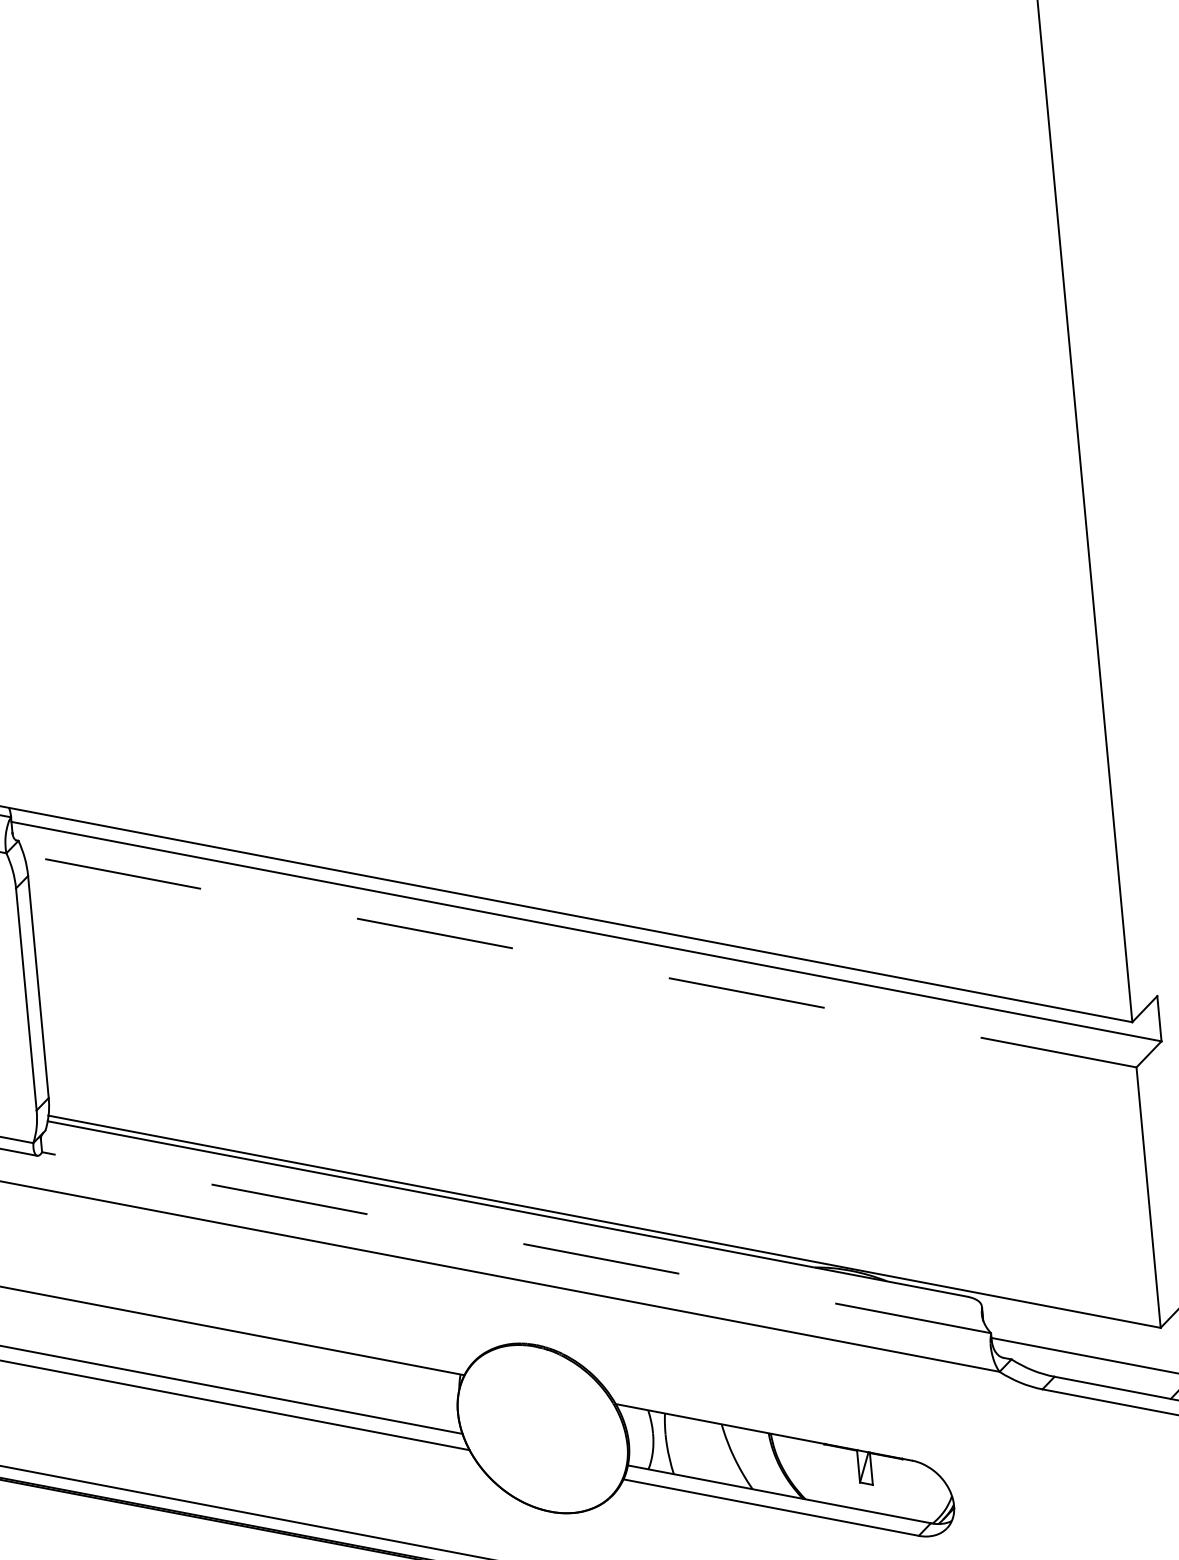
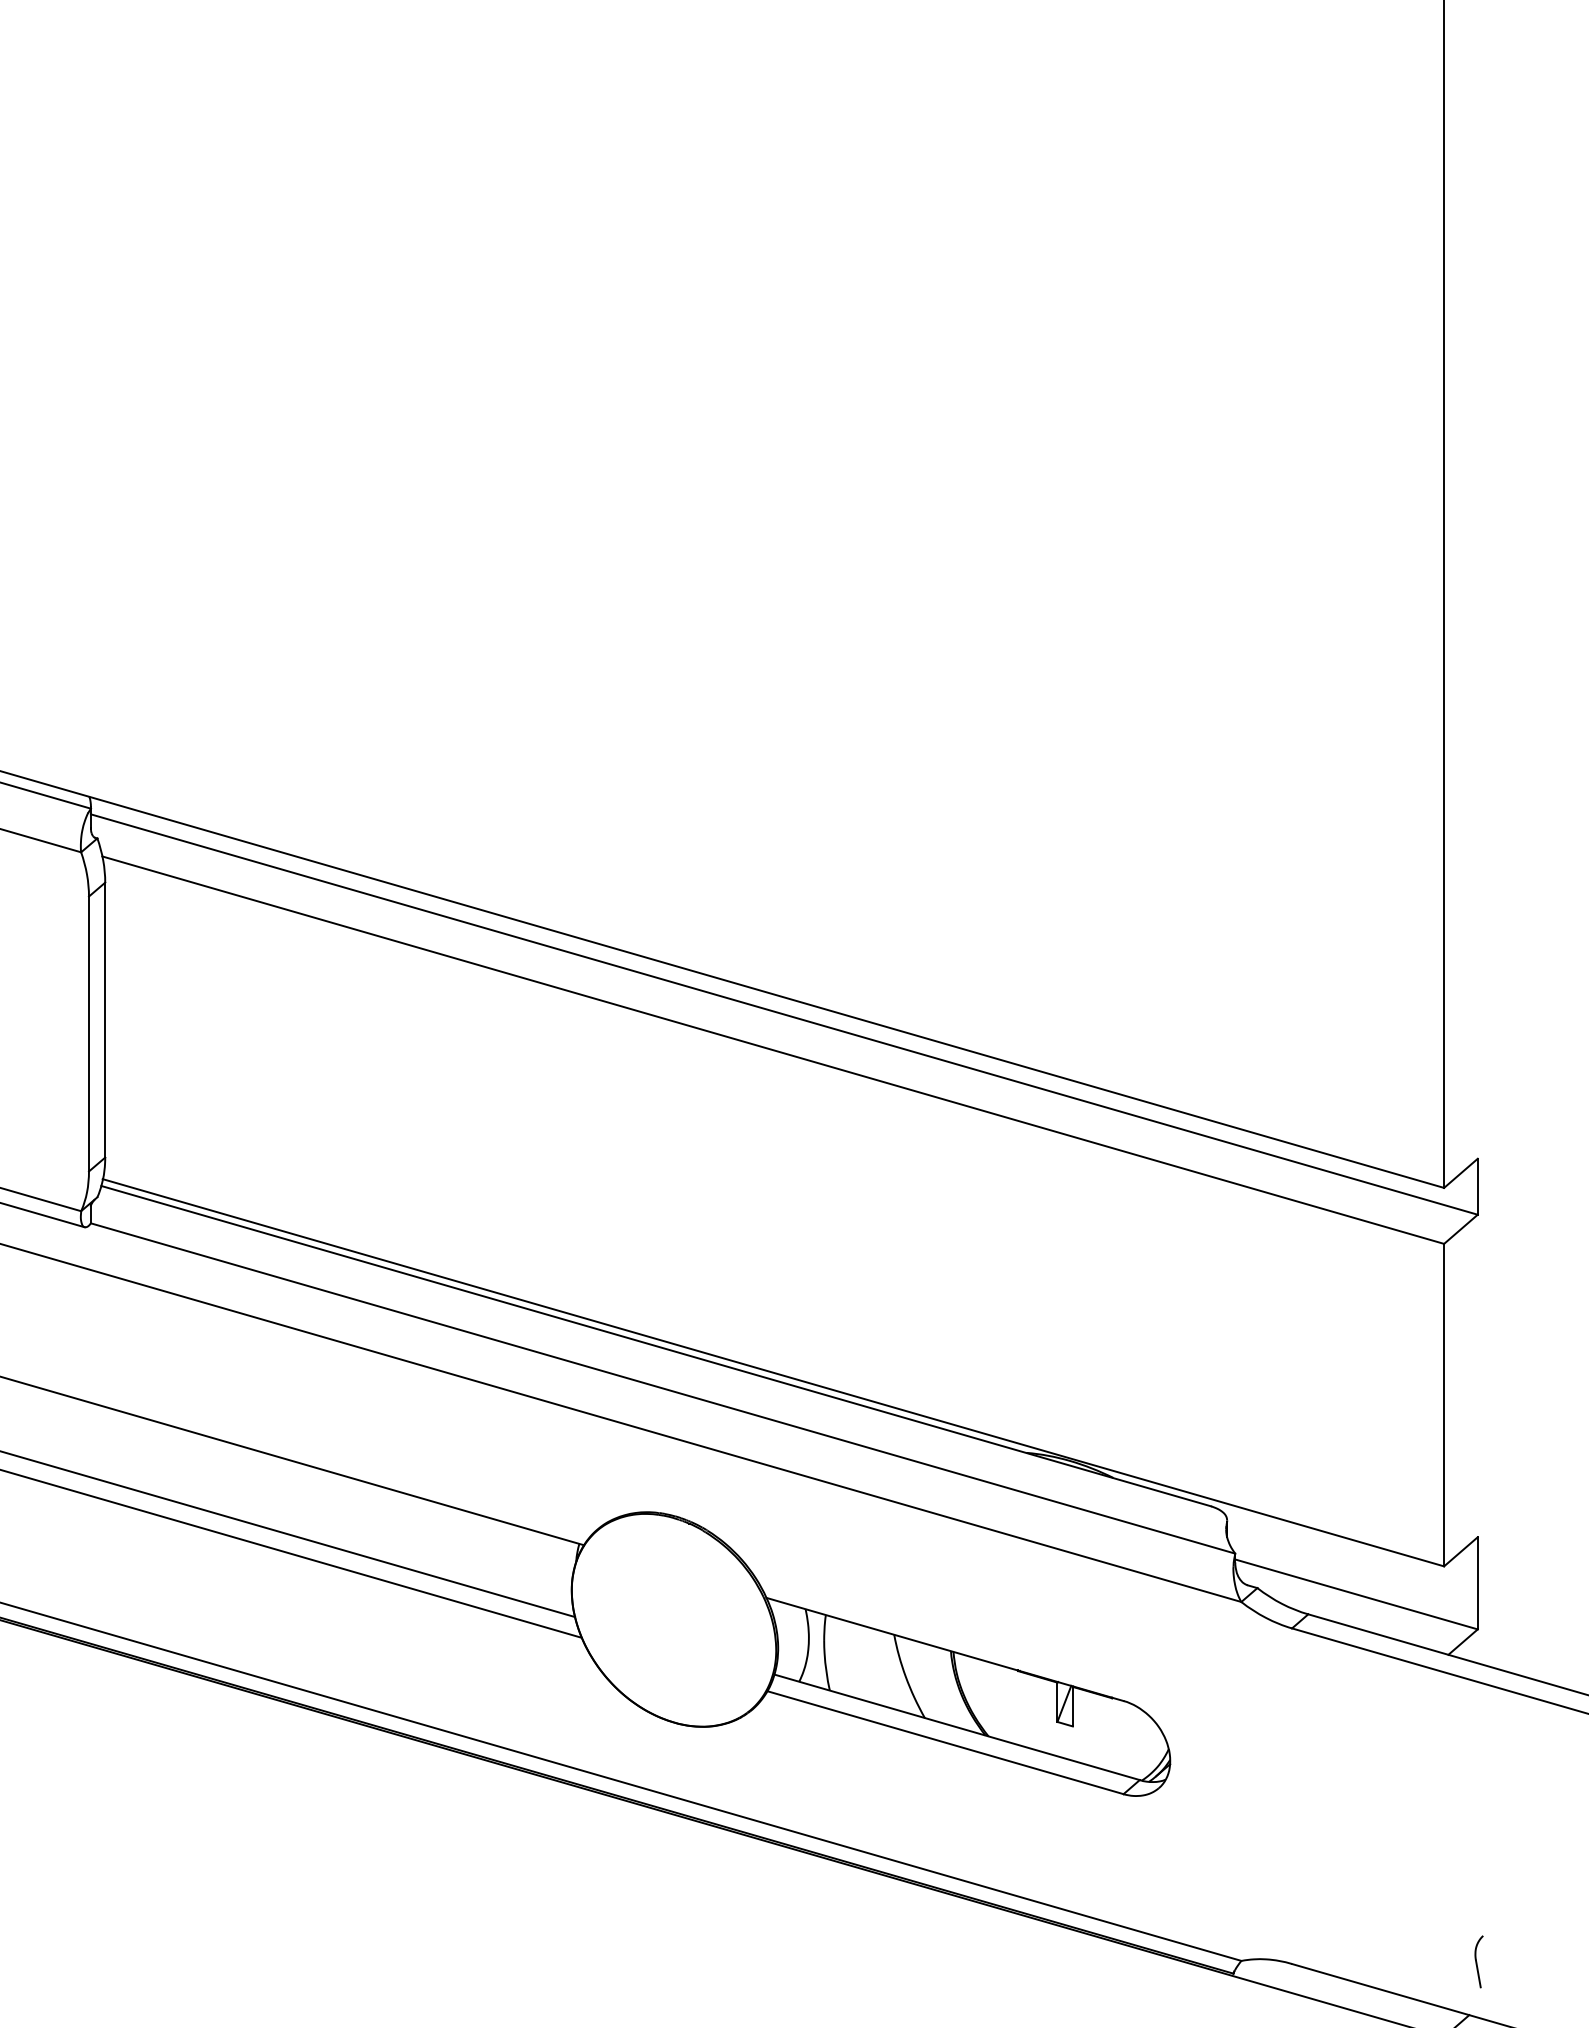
line: (579, 961) -> (772, 1050), dashed -> solid
line: (516, 1242) -> (663, 1388), dashed -> solid

